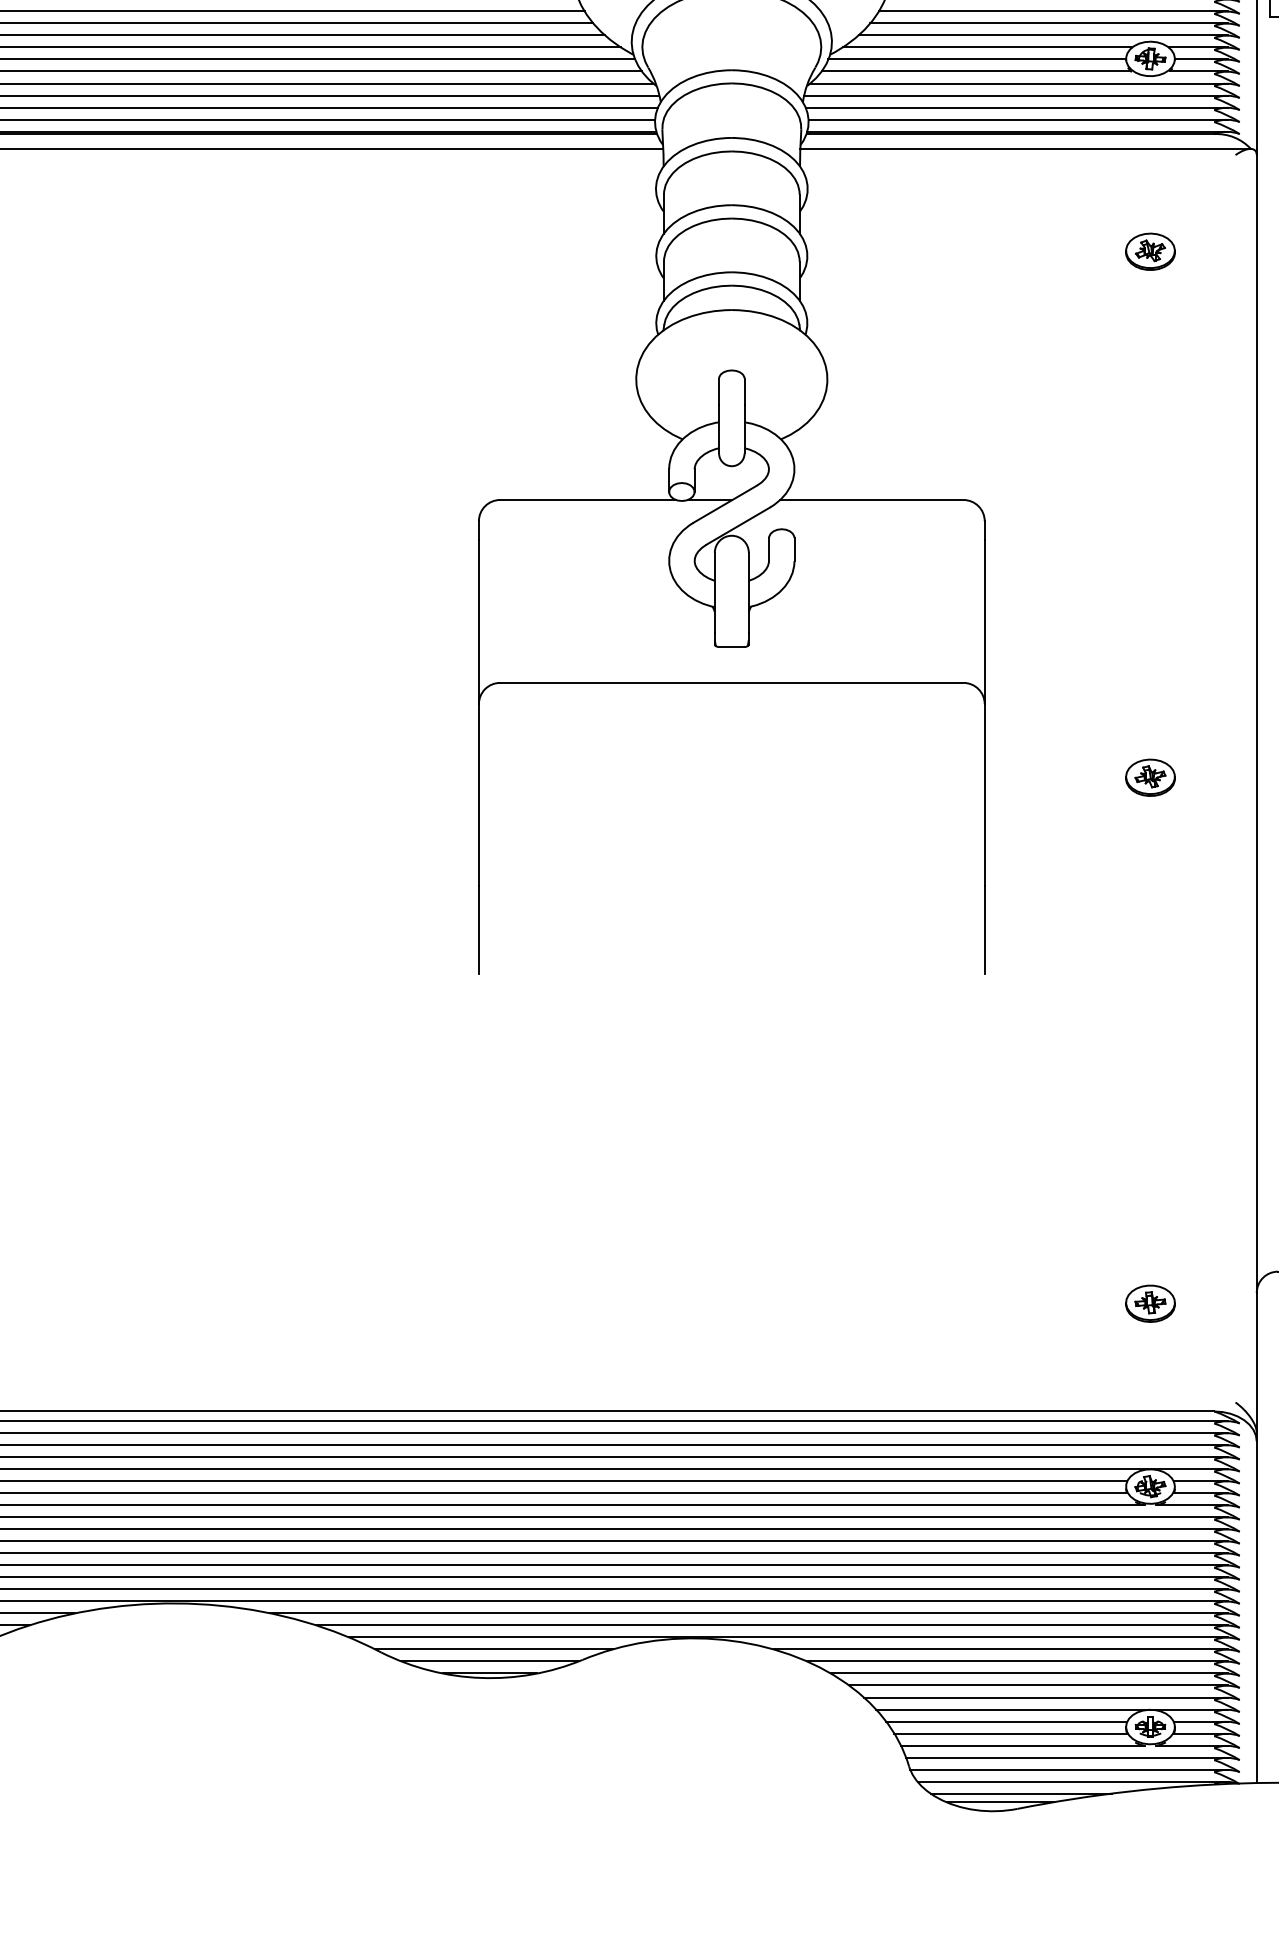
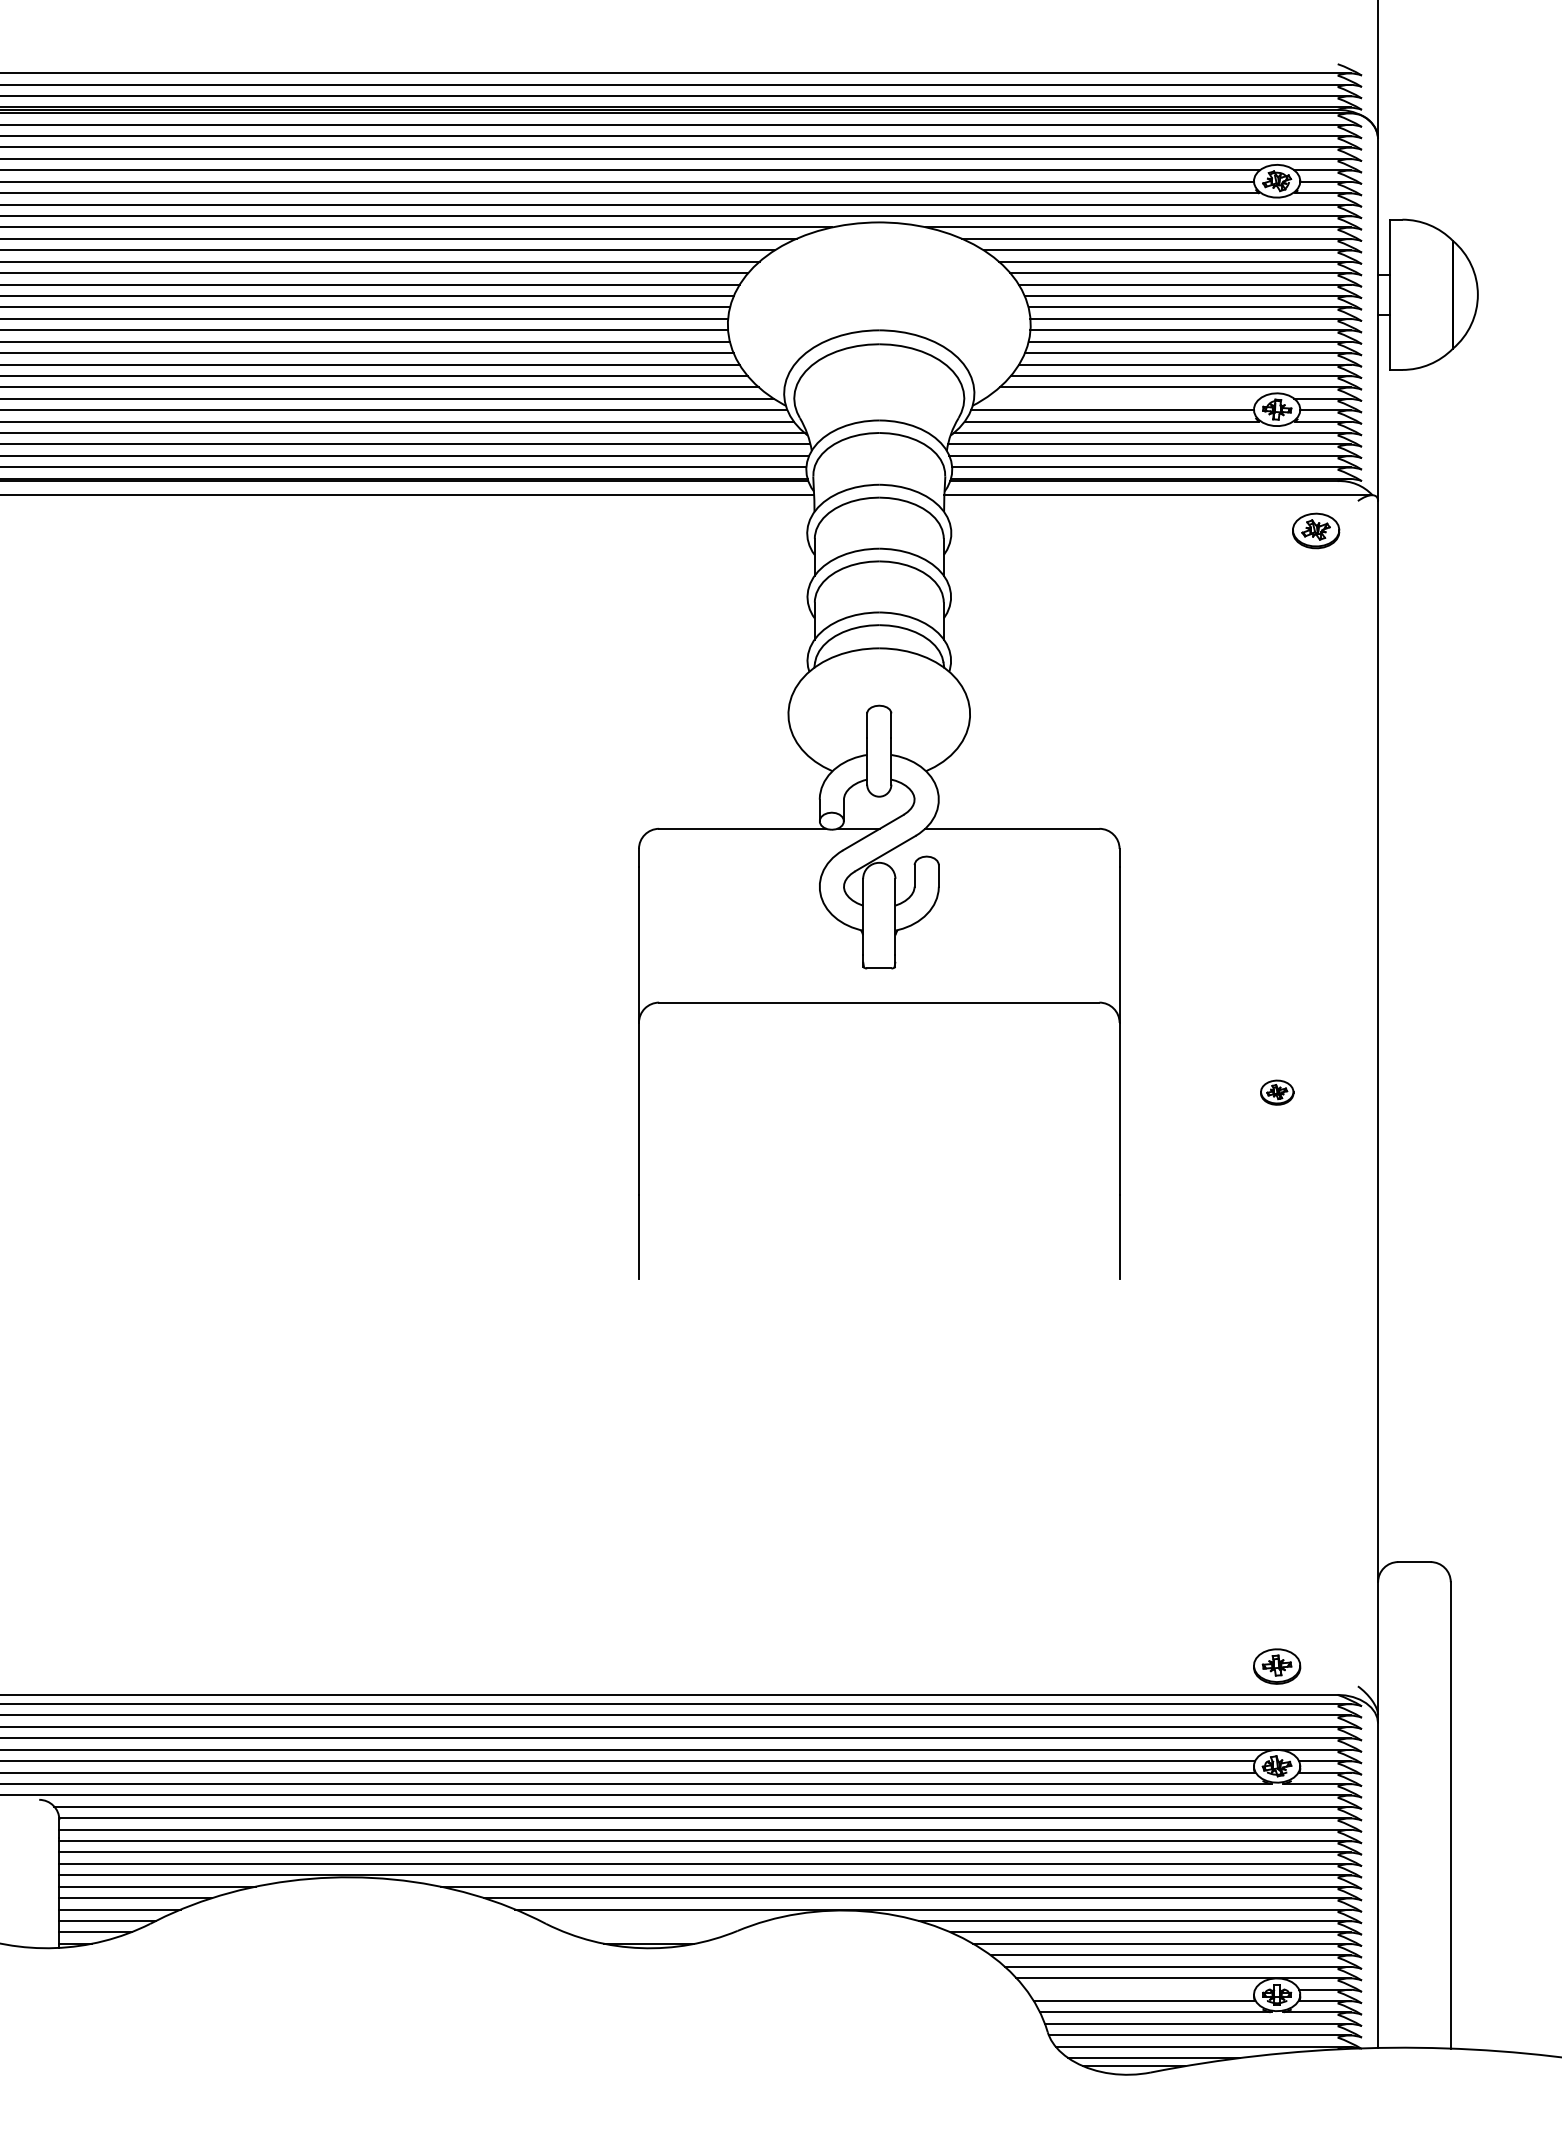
line: (986, 47) -> (1121, 398), removed
part: (1150, 251) -> (1316, 530), moved
part: (1150, 777) -> (1277, 1092), size x0.7
part: (1150, 1303) -> (1277, 1666), moved
line: (494, 1649) -> (653, 1921), removed
line: (488, 1661) -> (648, 1932), removed
line: (1006, 1721) -> (1140, 1989), removed

